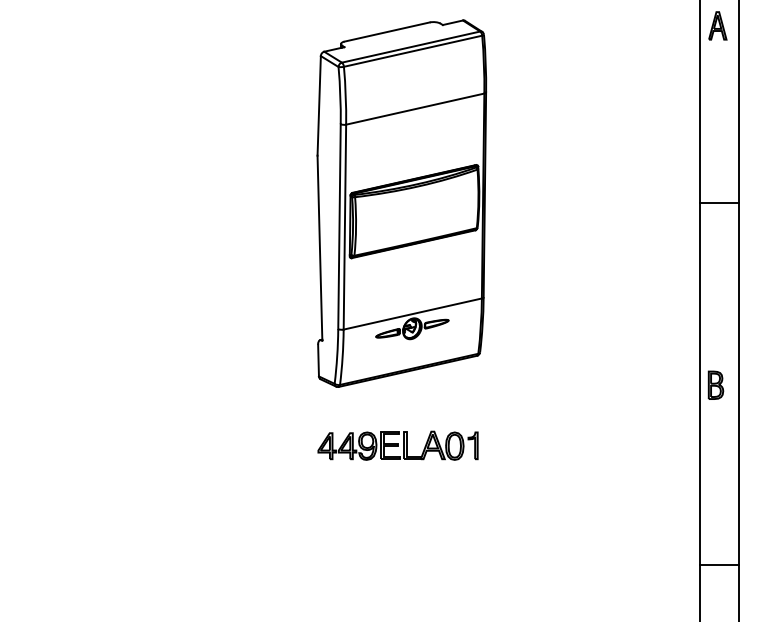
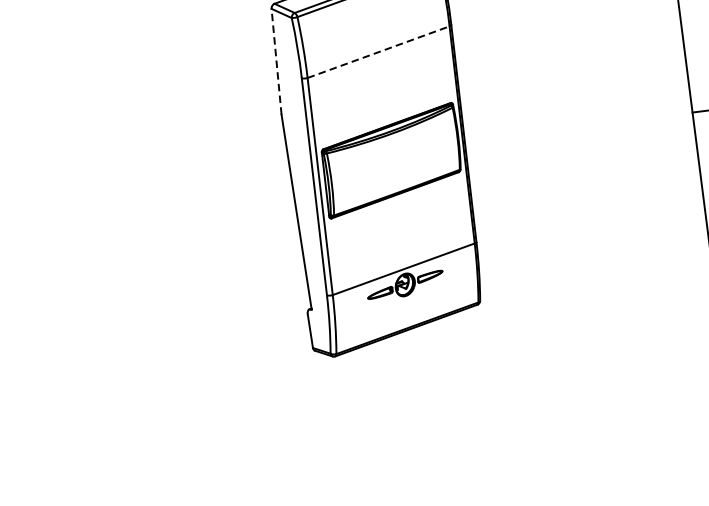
line: (319, 105) -> (276, 61), solid -> dashed
line: (415, 109) -> (378, 52), solid -> dashed
part: (397, 445) -> (405, 410), removed

